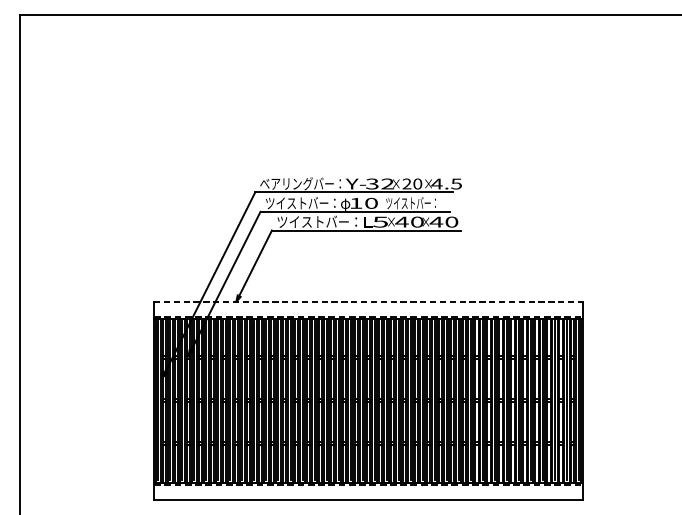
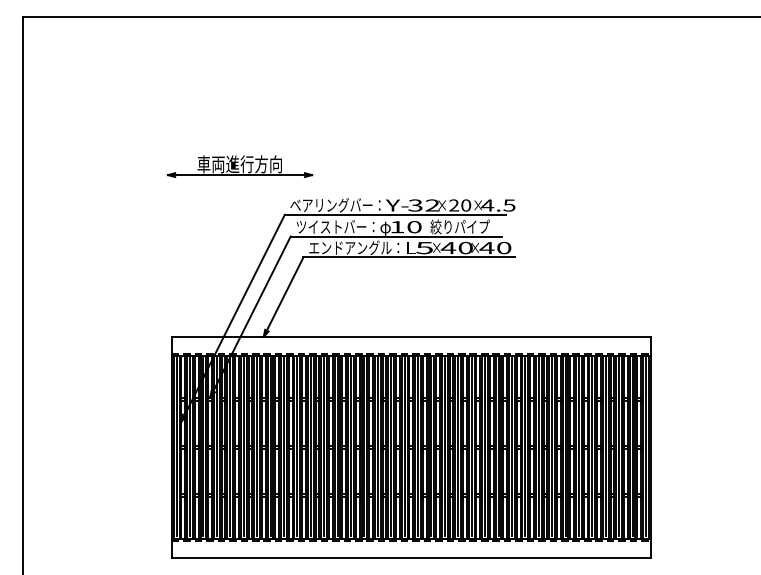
part: (215, 149) -> (240, 166), added
text: (411, 202) -> (459, 226), ツイストバー： -> 絞りパイプ
text: (317, 221) -> (354, 247), ツイストバー： -> エンドアングル：
line: (368, 301) -> (411, 336), dashed -> solid

